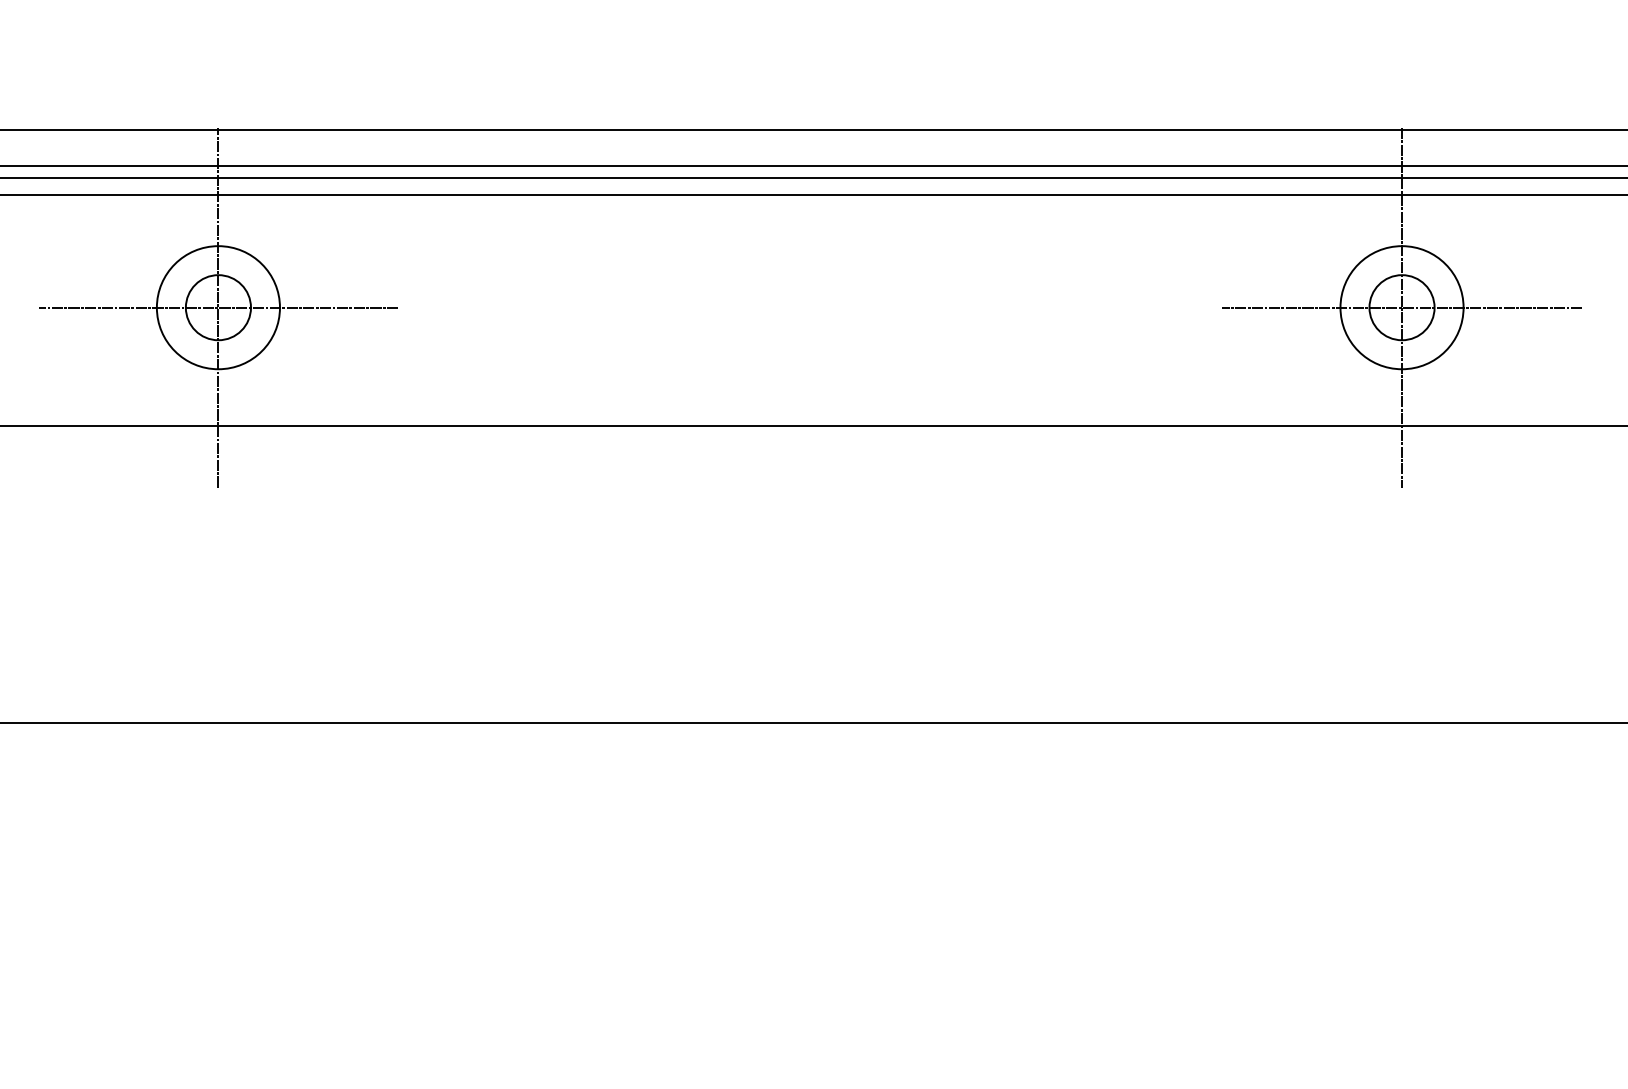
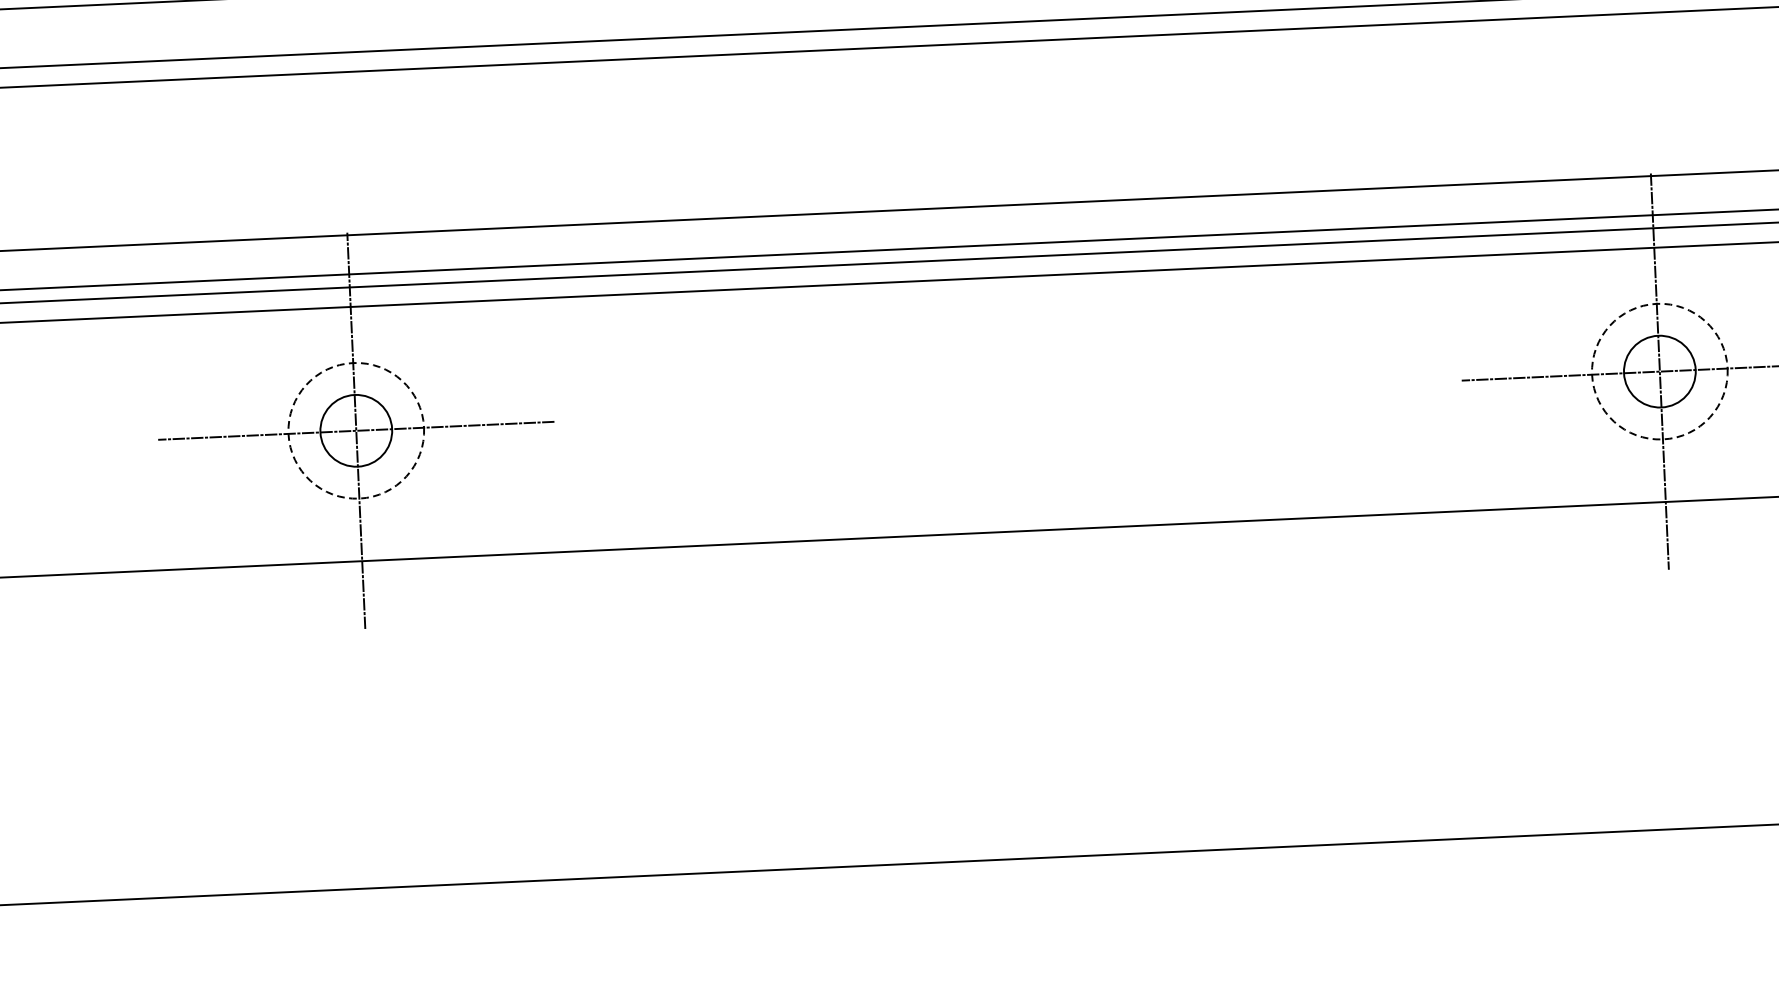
circle: (217, 307) -> (355, 430), solid -> dashed
circle: (1401, 307) -> (1659, 371), solid -> dashed

